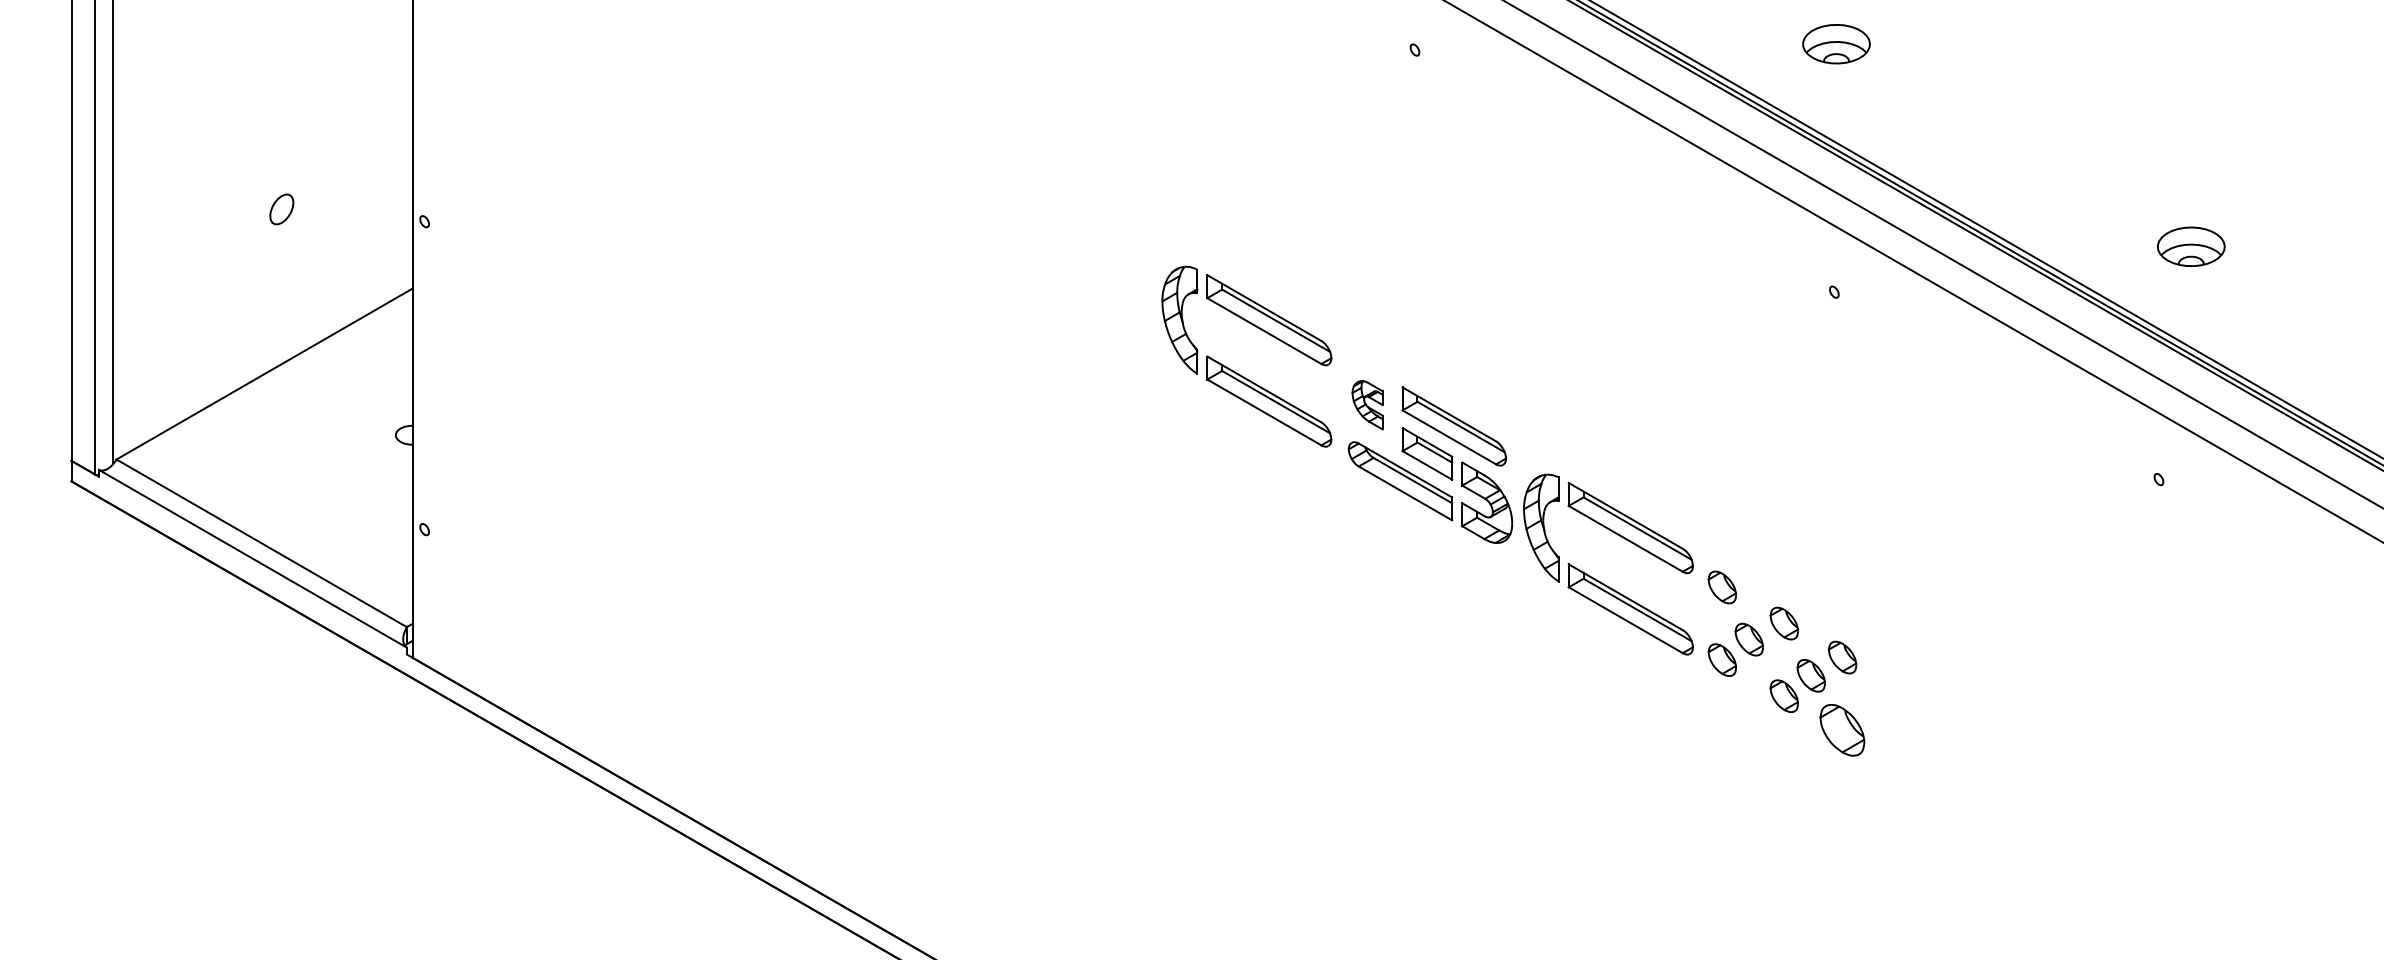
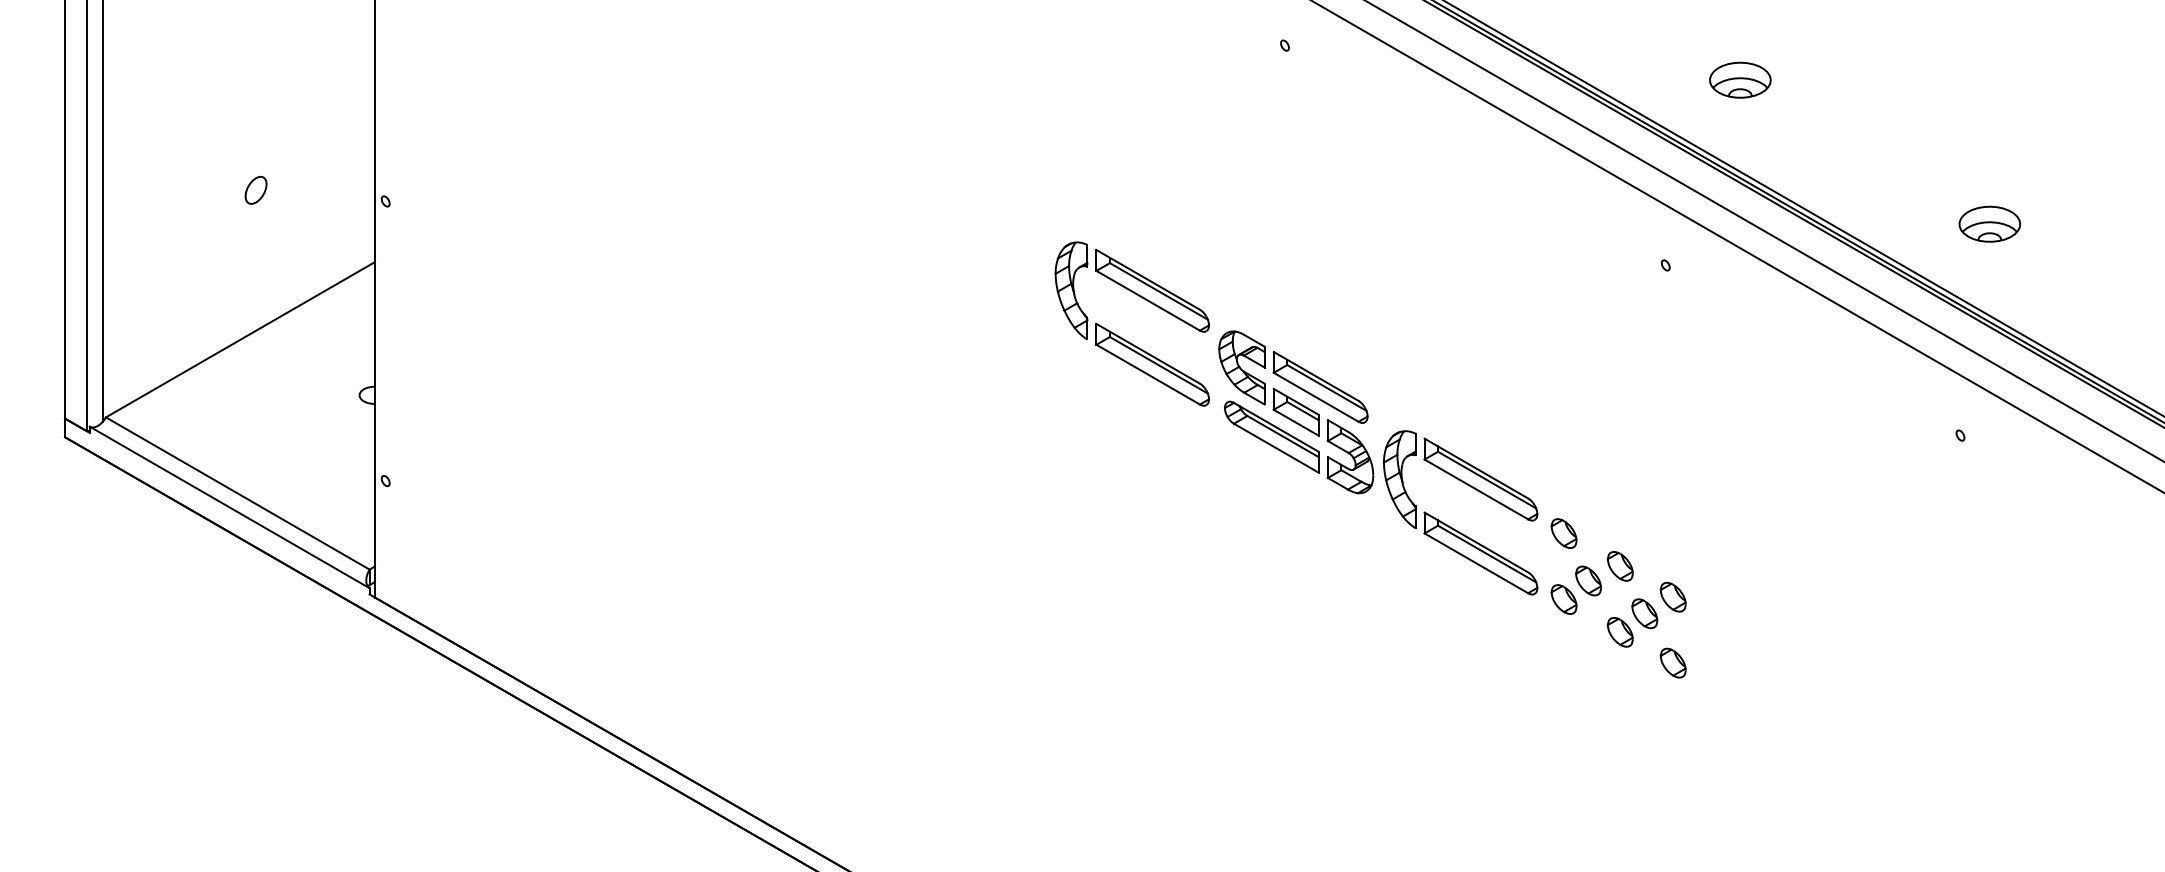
part: (1836, 44) -> (1740, 80), moved
part: (1367, 405) -> (1241, 368), size x1.67
part: (1842, 729) -> (1673, 662), size x0.62

